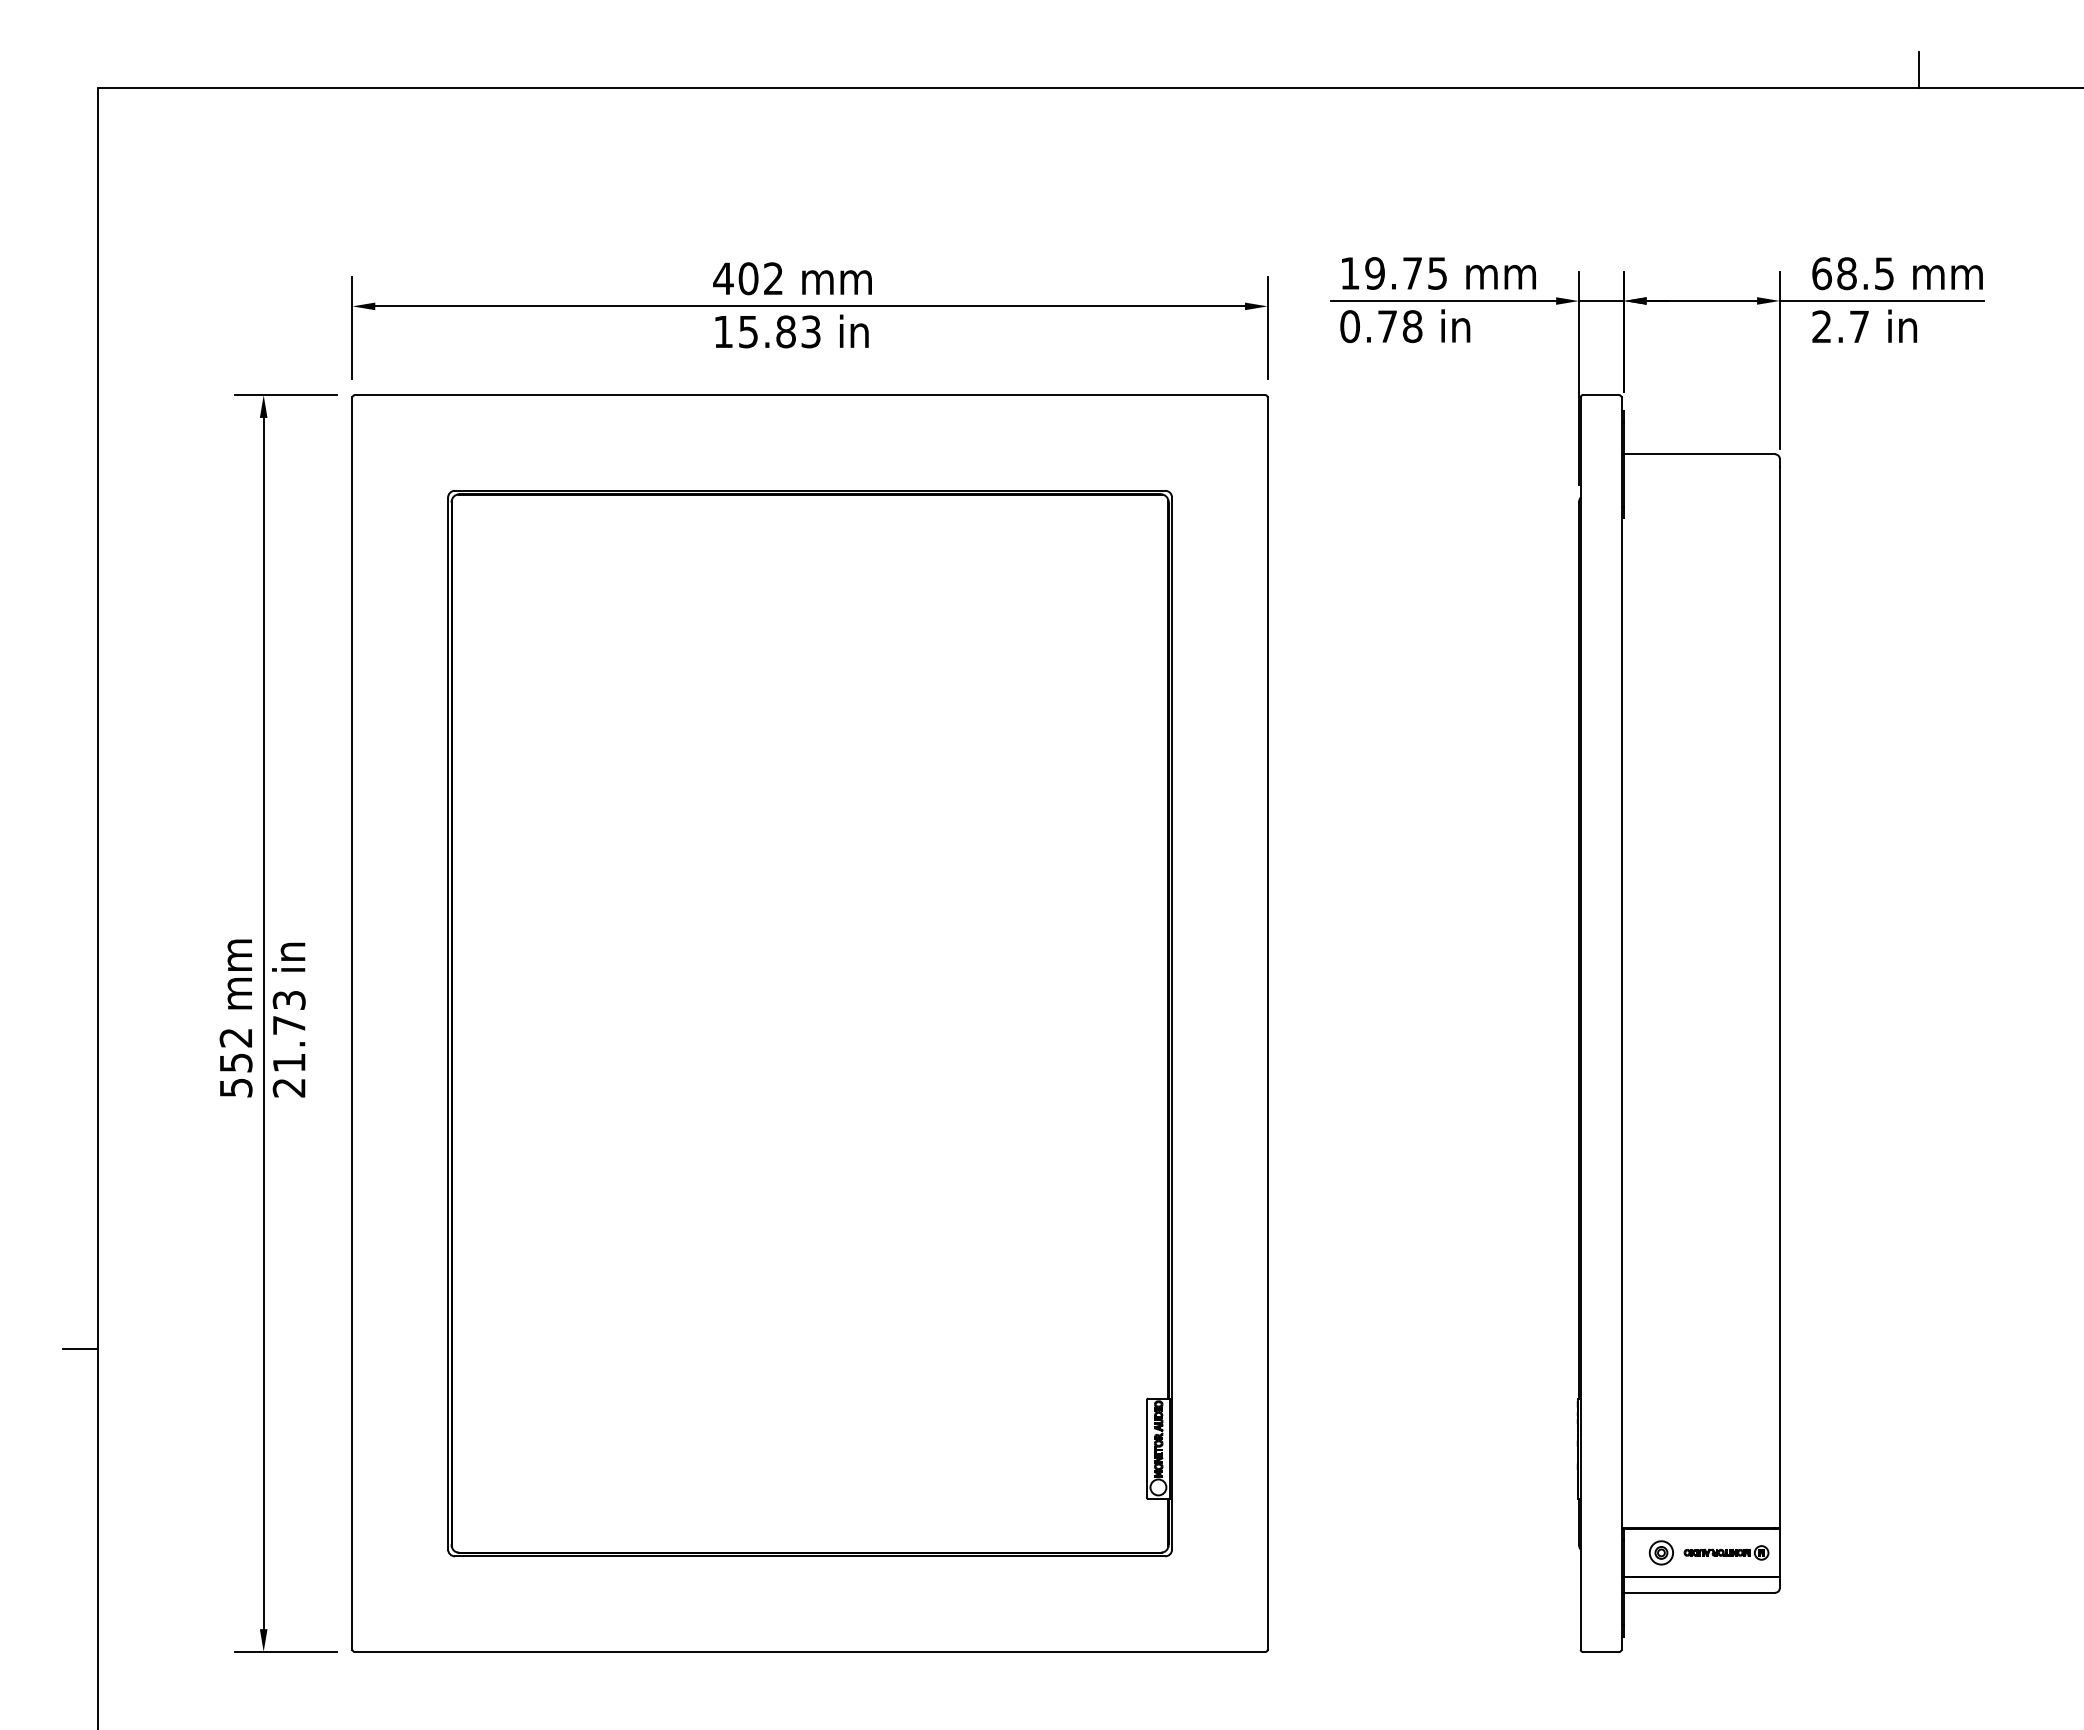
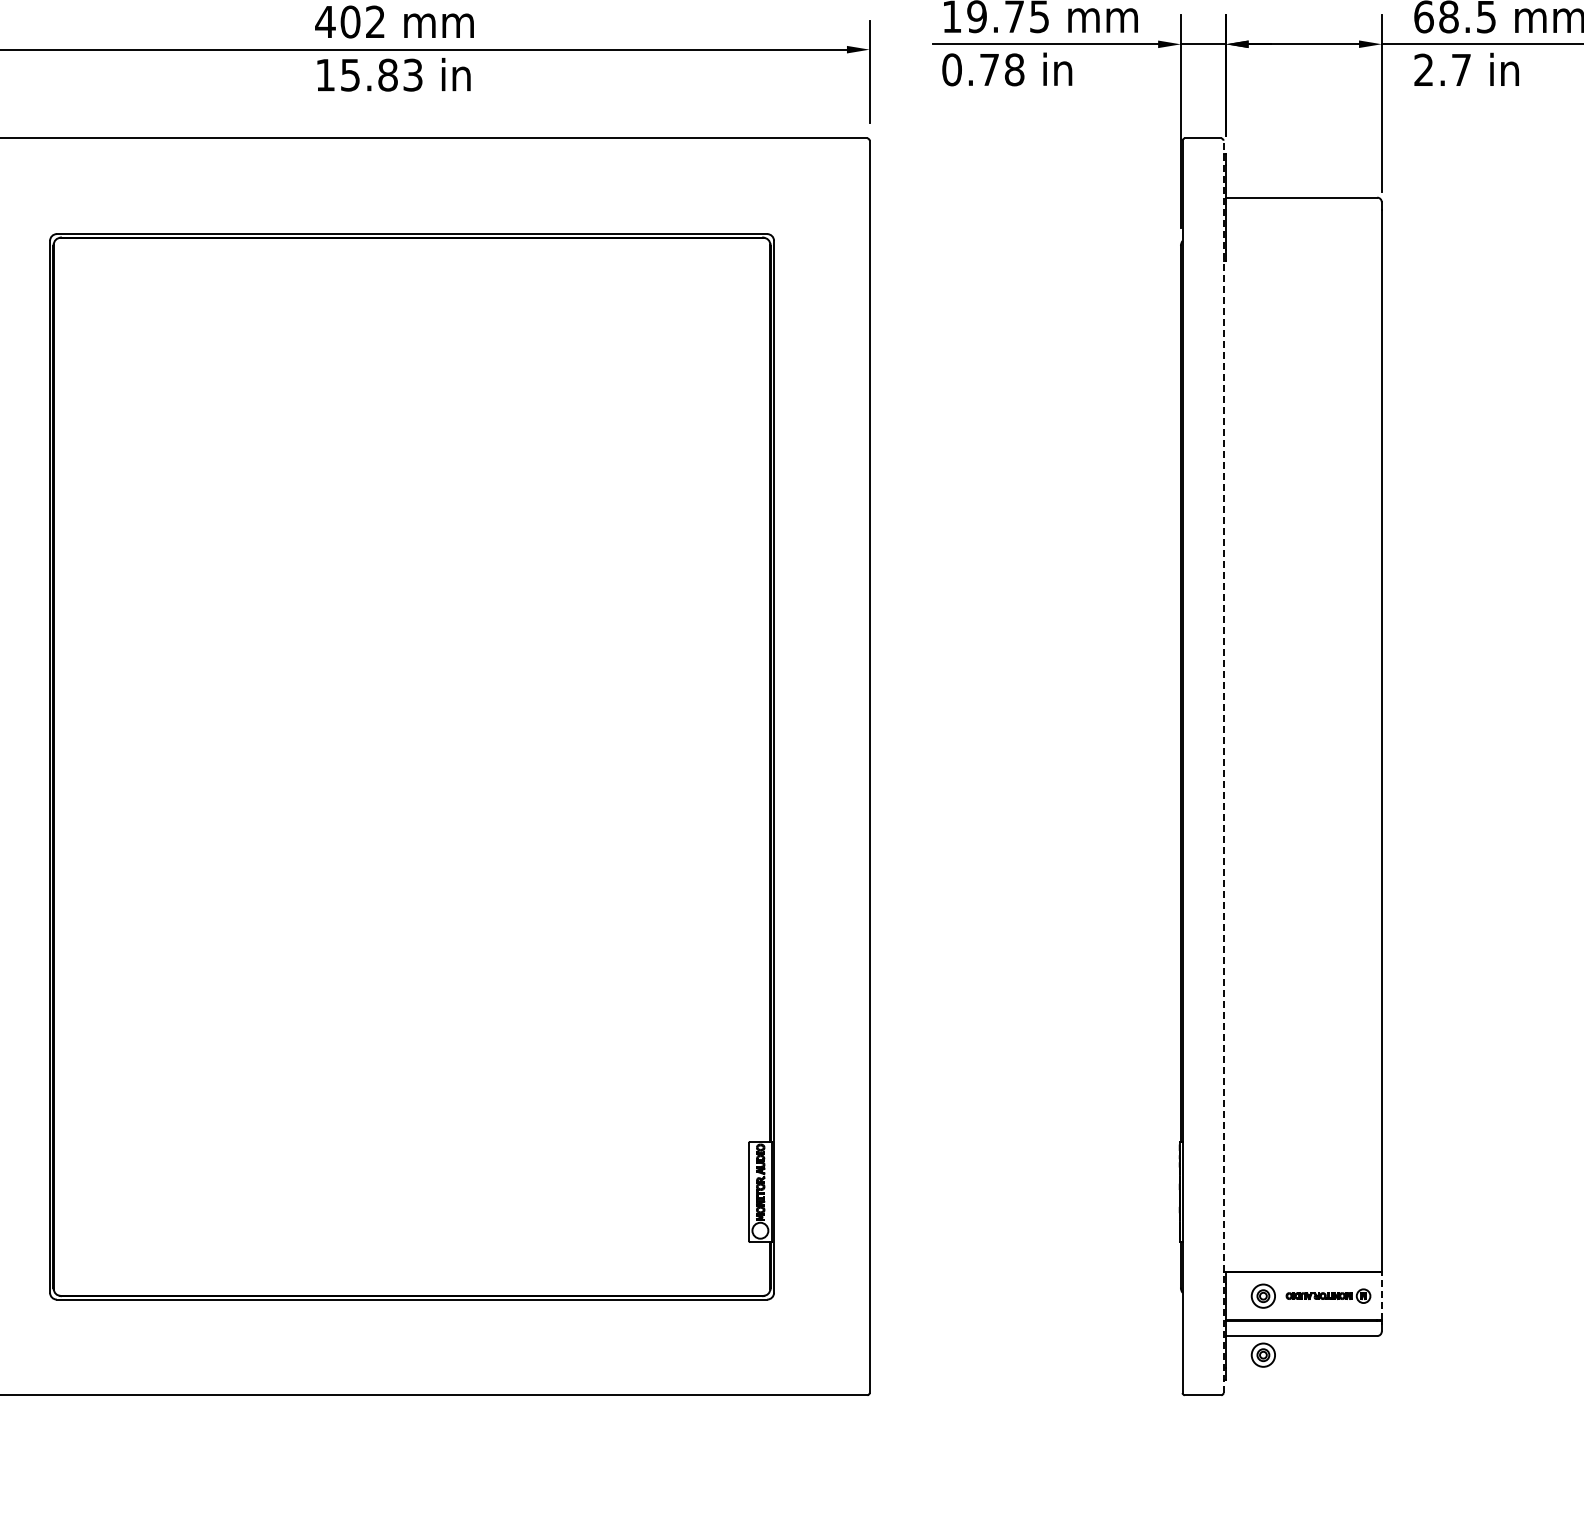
line: (1621, 1023) -> (1223, 766), solid -> dashed
line: (1779, 1552) -> (1381, 1295), solid -> dashed
part: (1660, 1611) -> (1262, 1354), added

